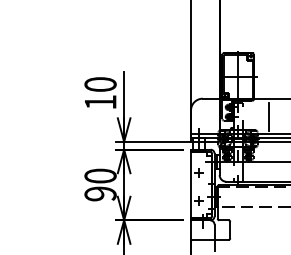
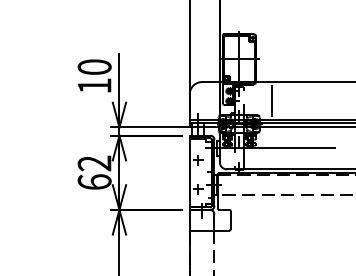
text: (100, 184) -> (94, 172), 90 -> 62

